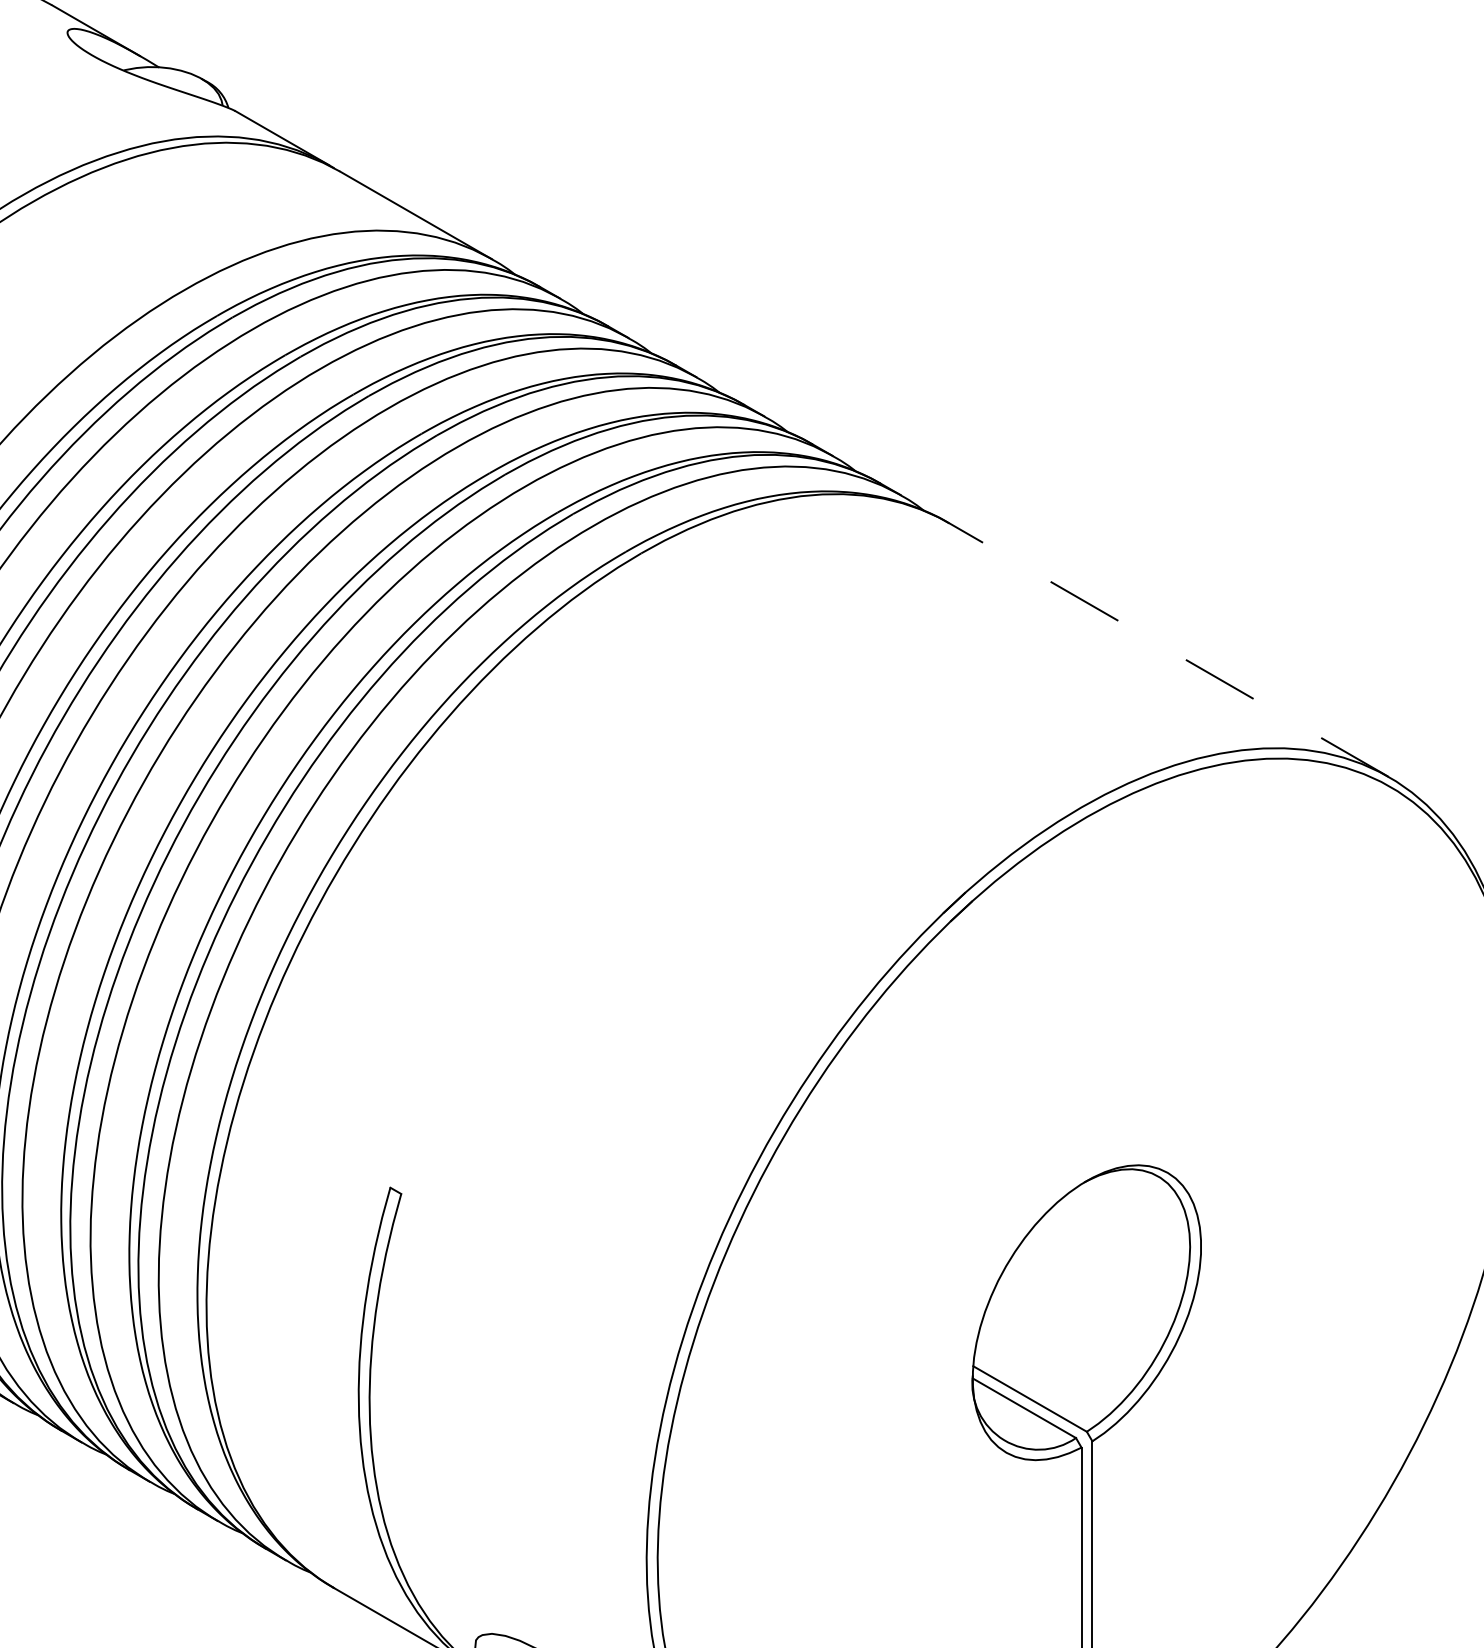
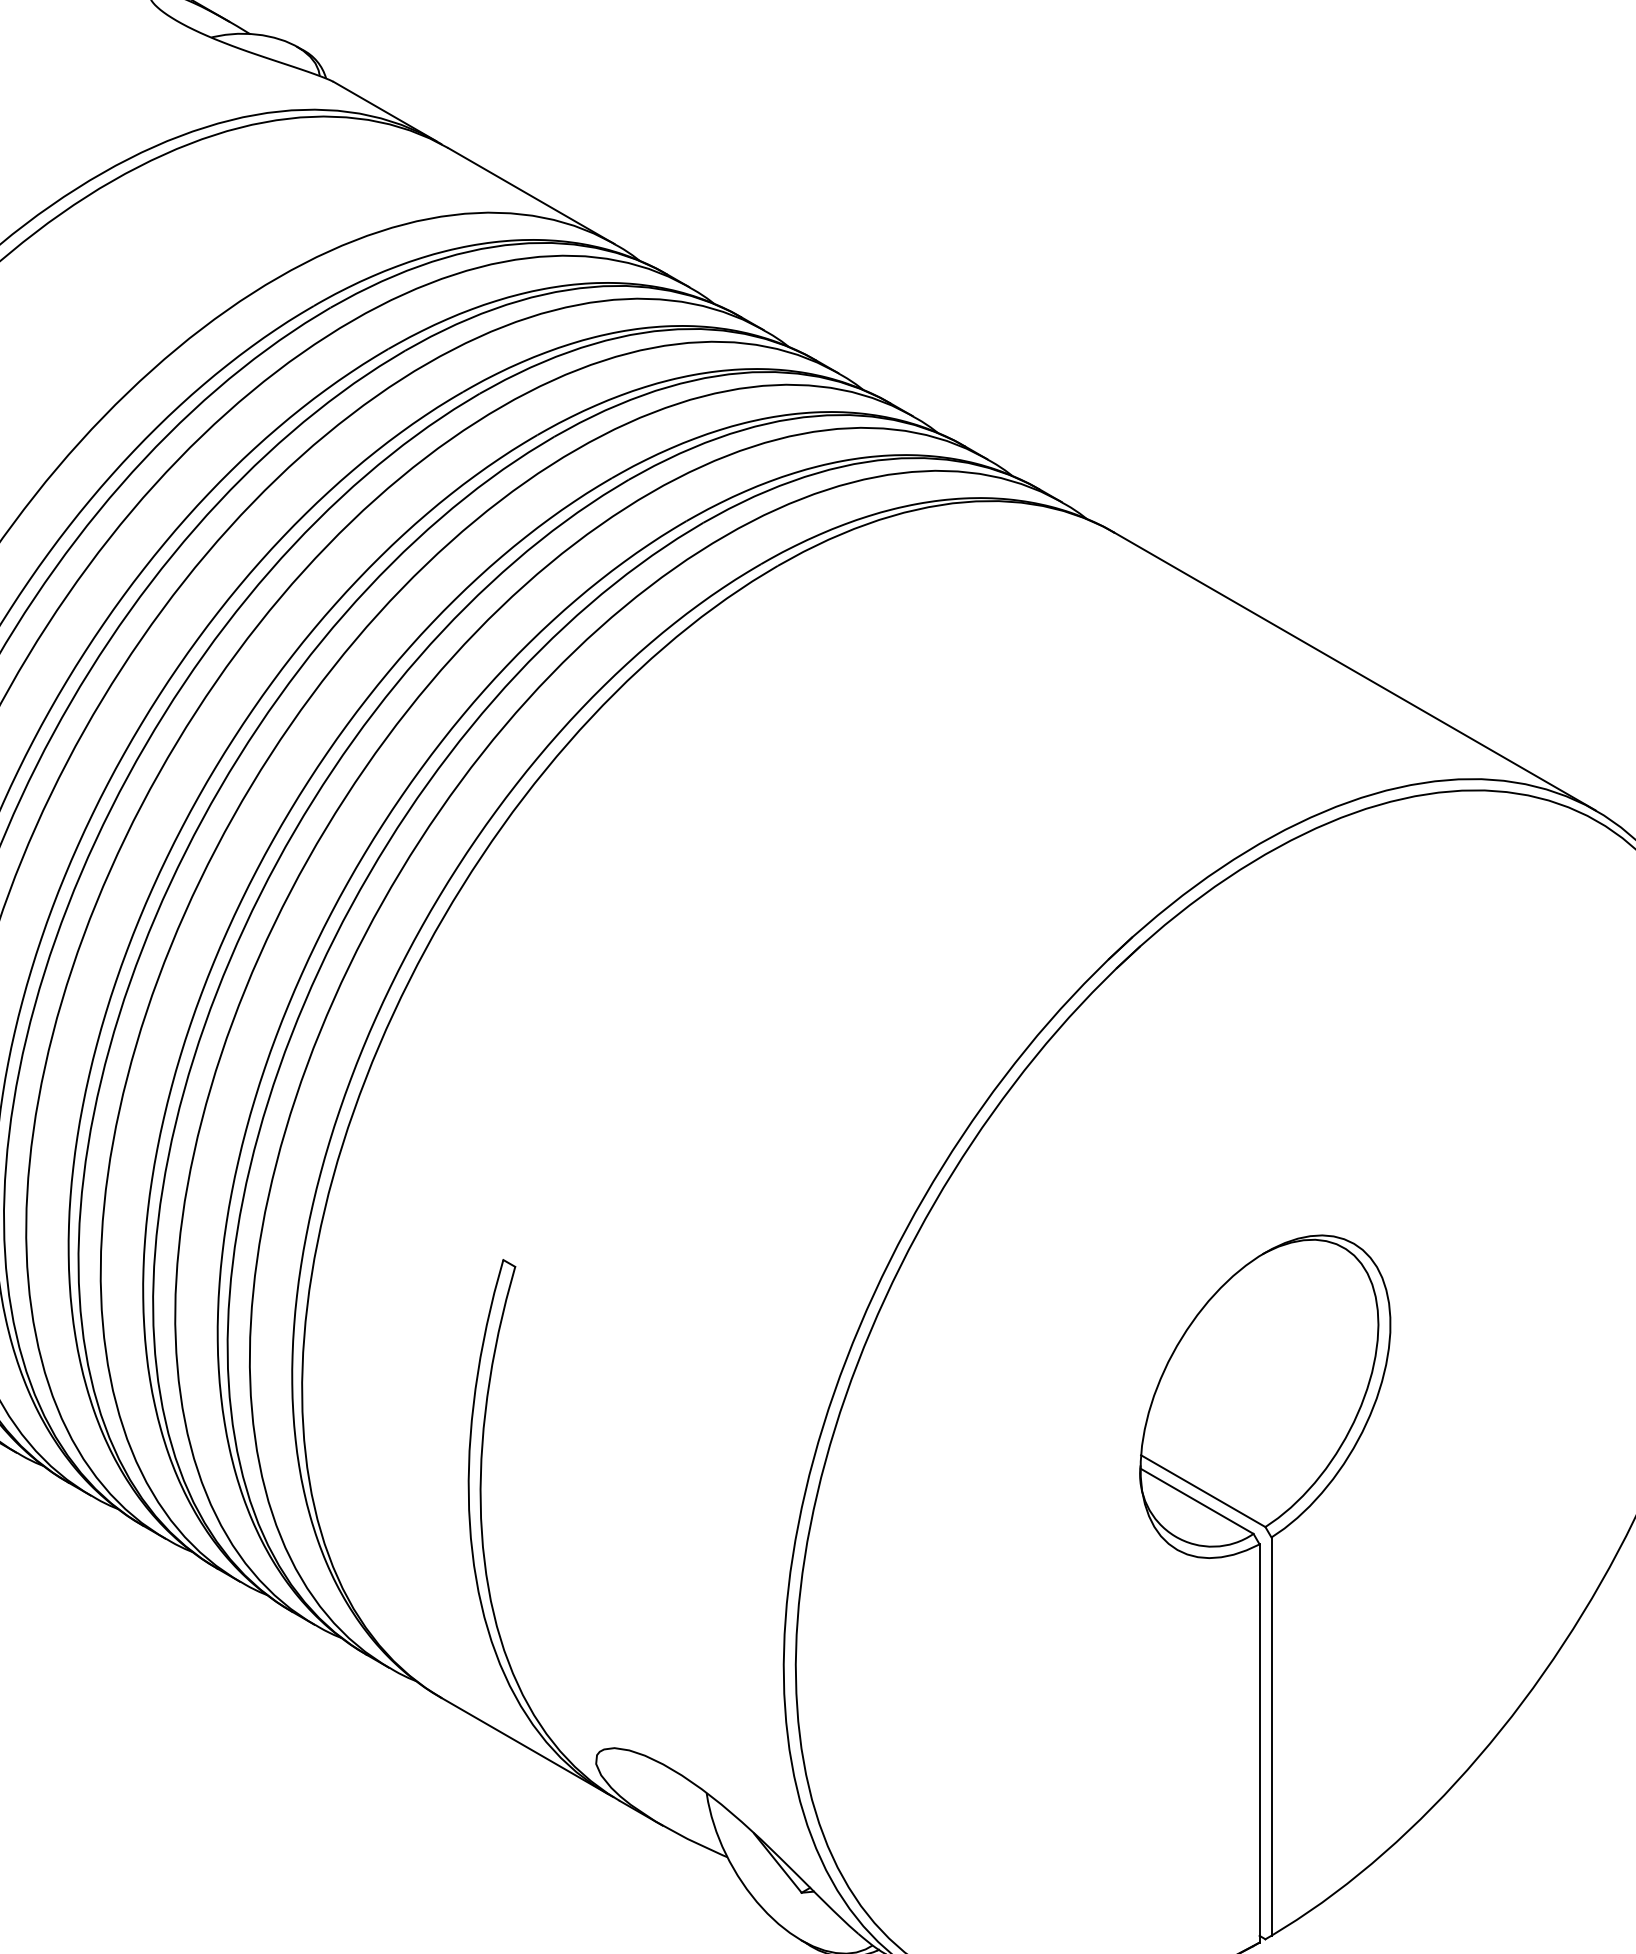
line: (1168, 649) -> (1354, 671), dashed -> solid

